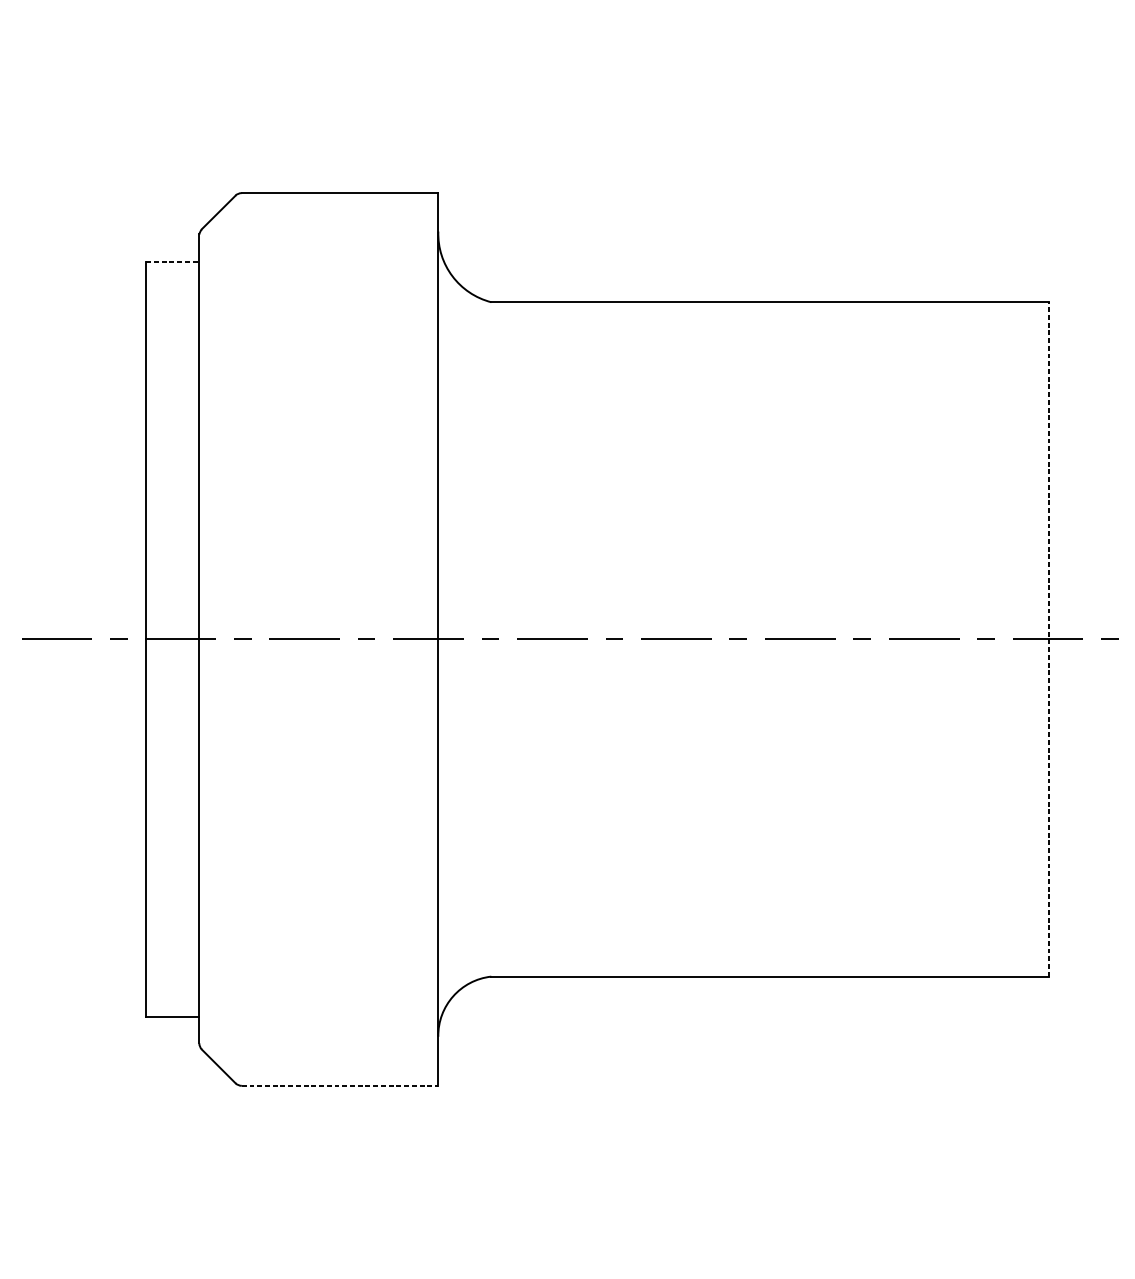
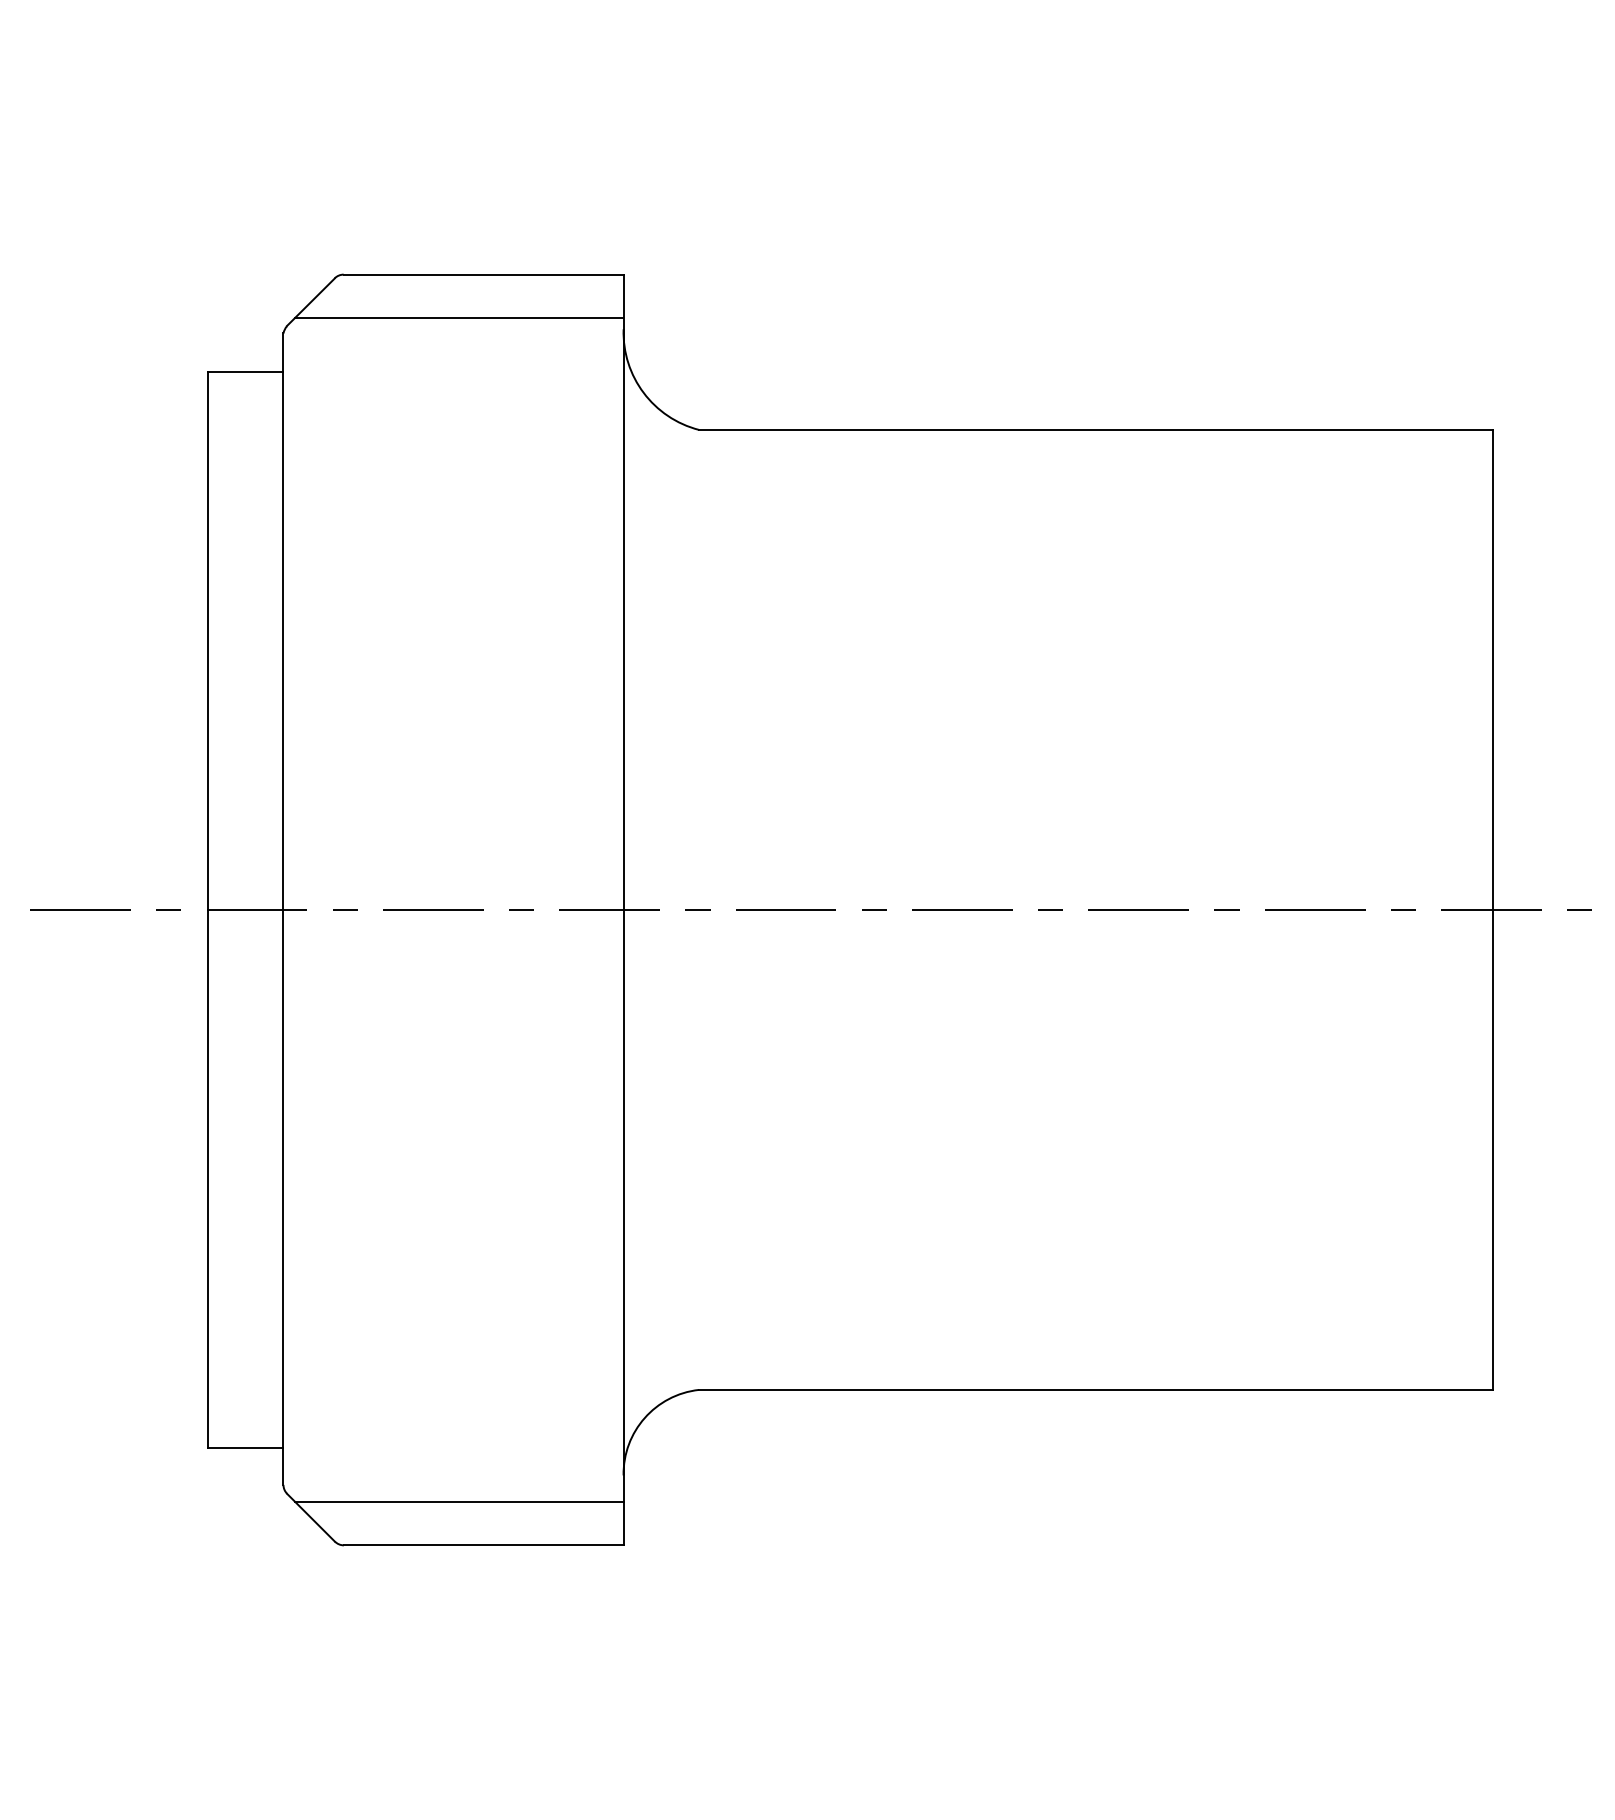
line: (322, 223) -> (458, 318), added
line: (172, 261) -> (245, 372), dashed -> solid
line: (1048, 639) -> (1492, 910), dashed -> solid
line: (322, 1055) -> (458, 1501), added
line: (339, 1085) -> (483, 1545), dashed -> solid

